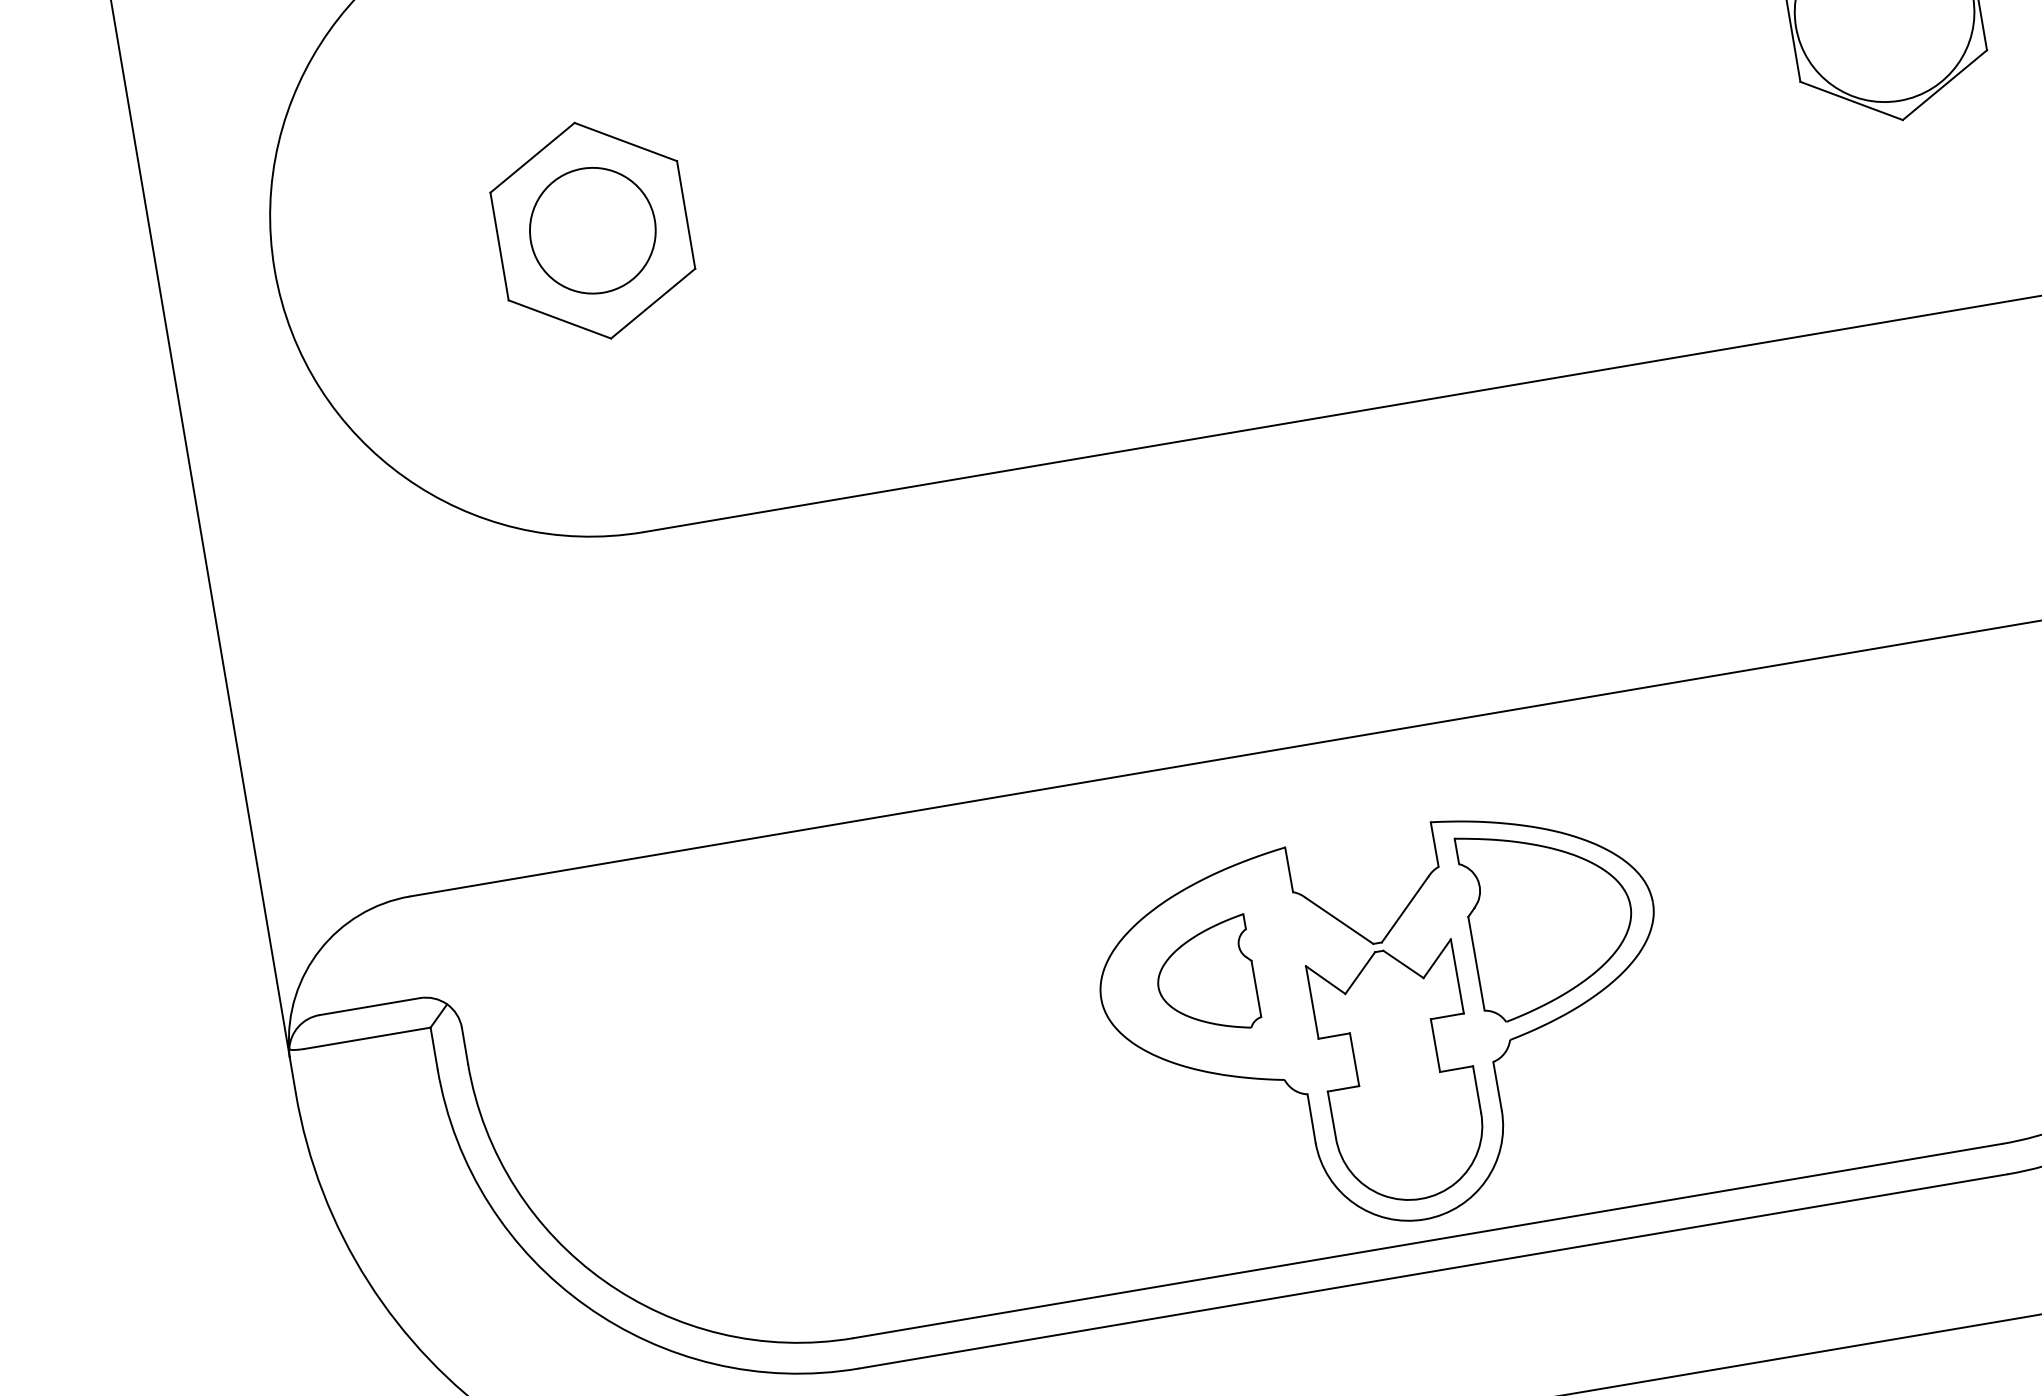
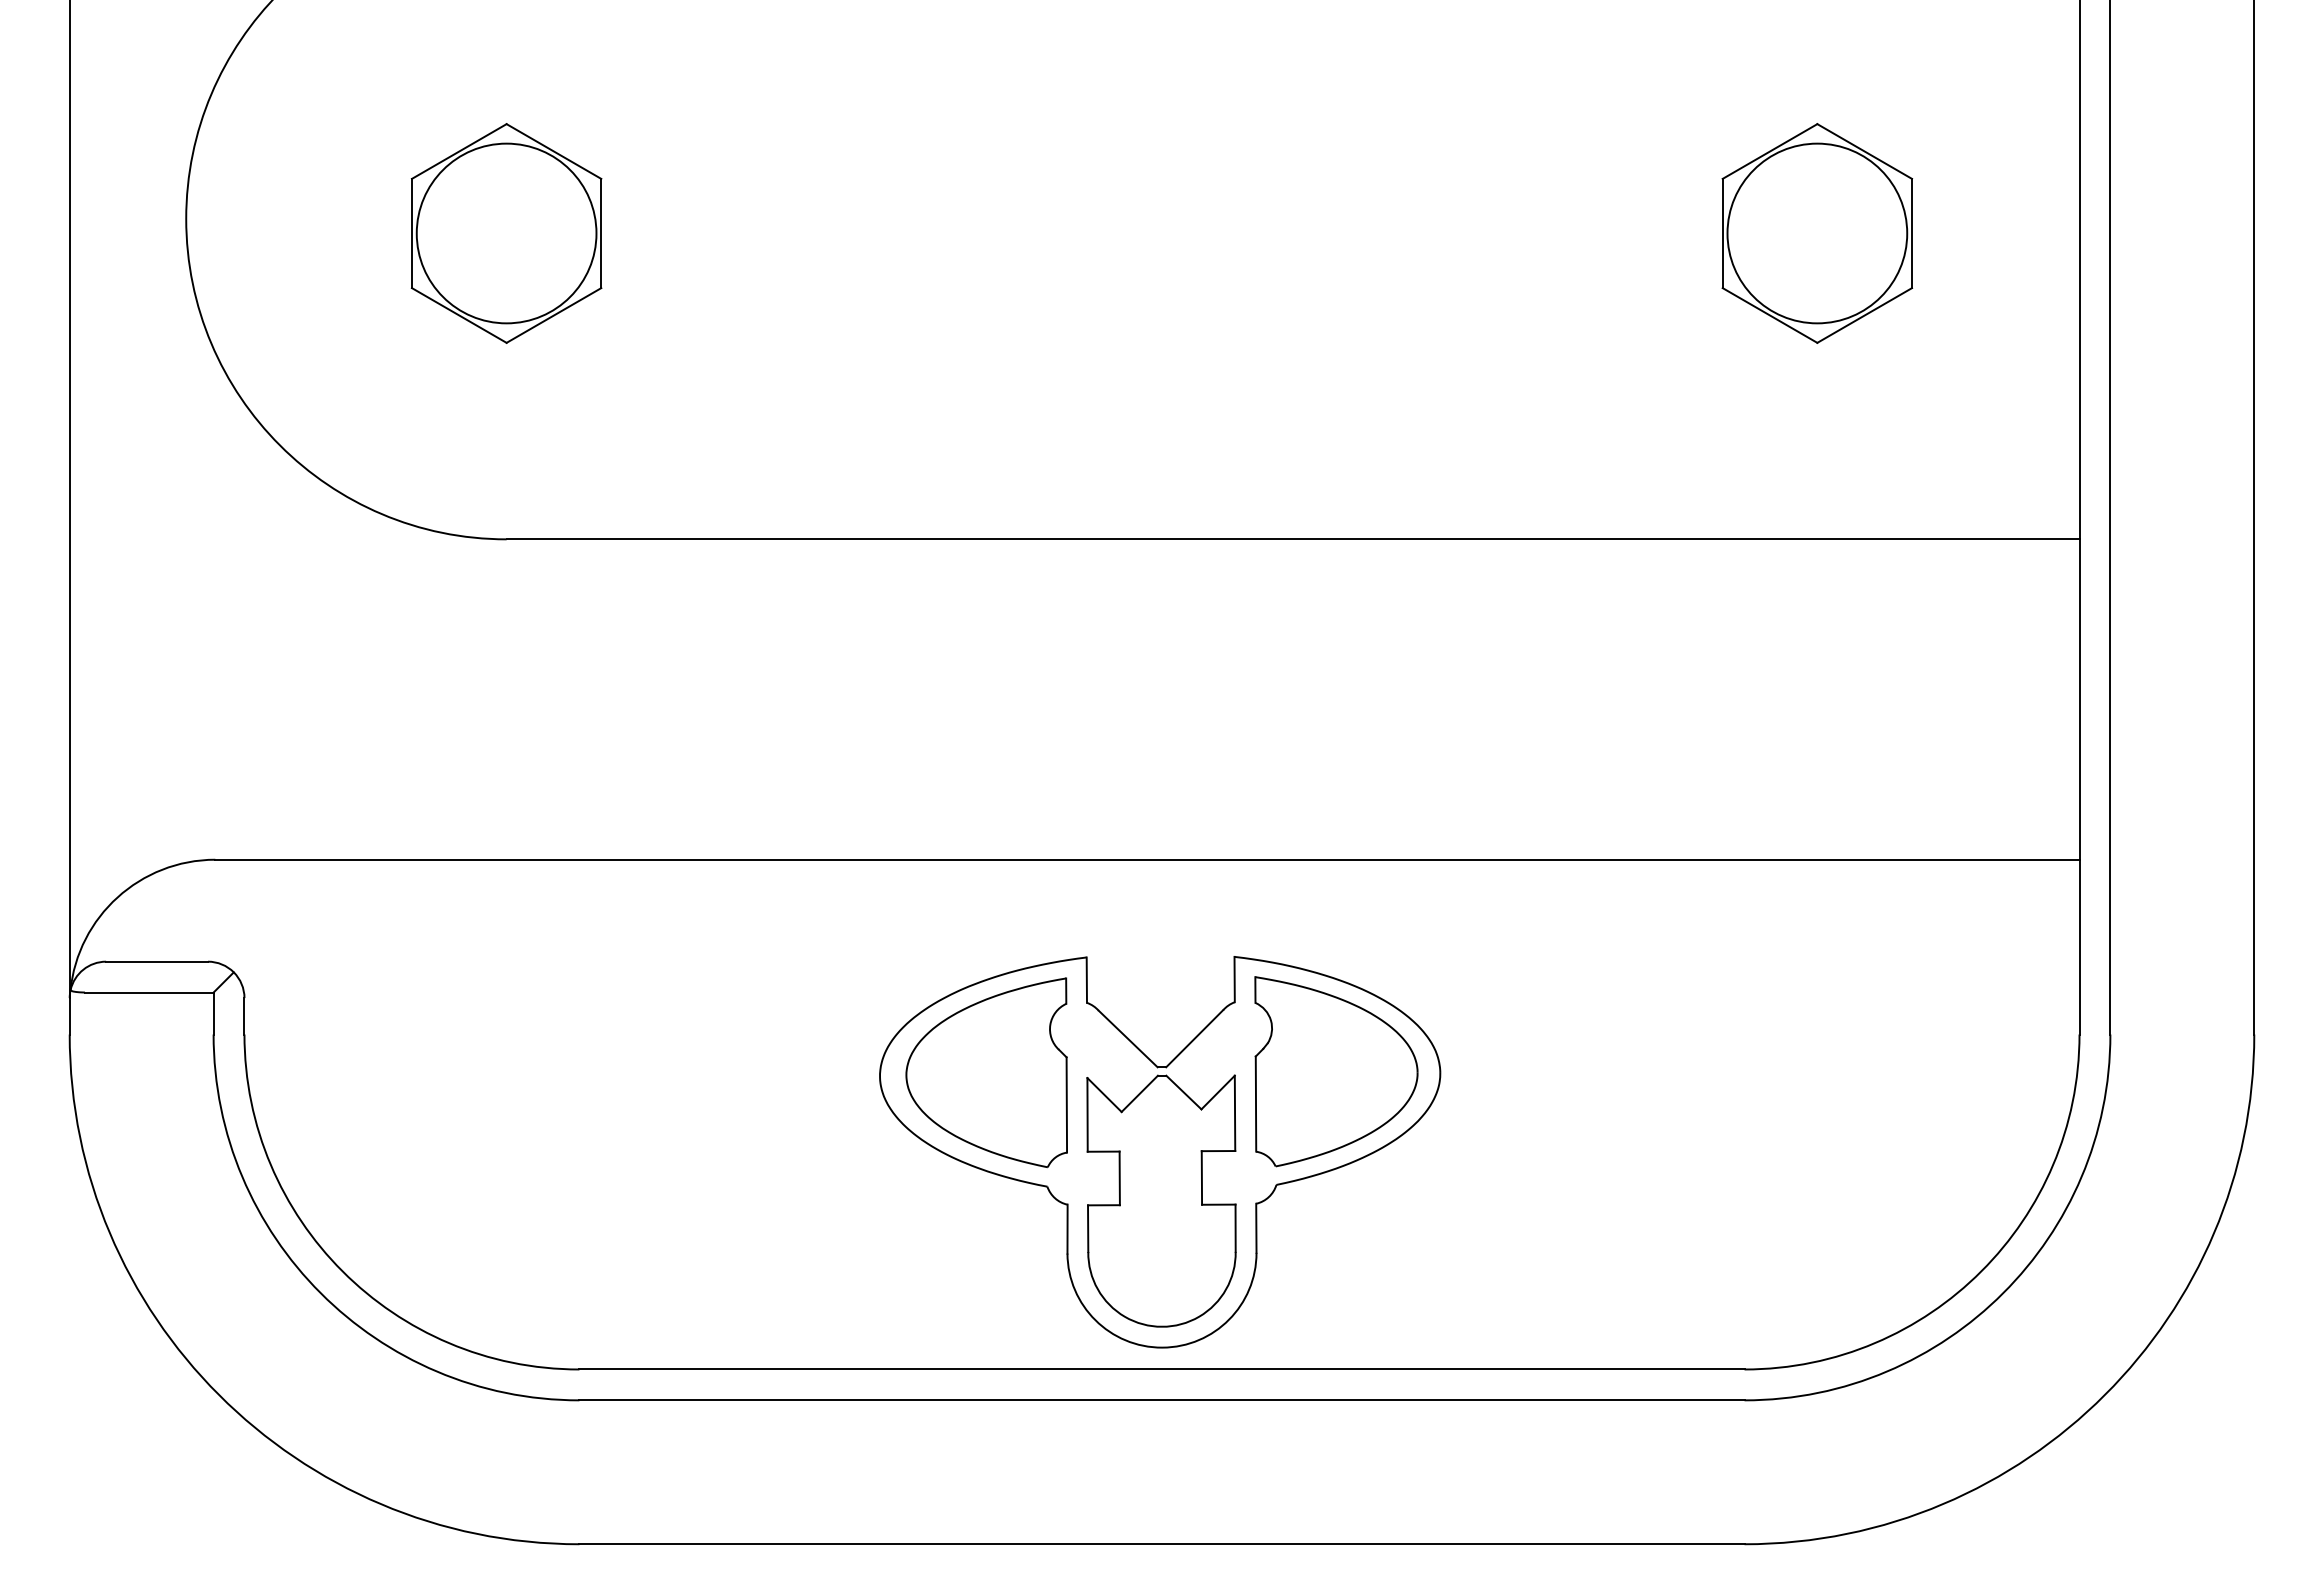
circle: (592, 230) -> (506, 233), size x1.43
part: (1205, 977) -> (986, 1072), size x1.67

